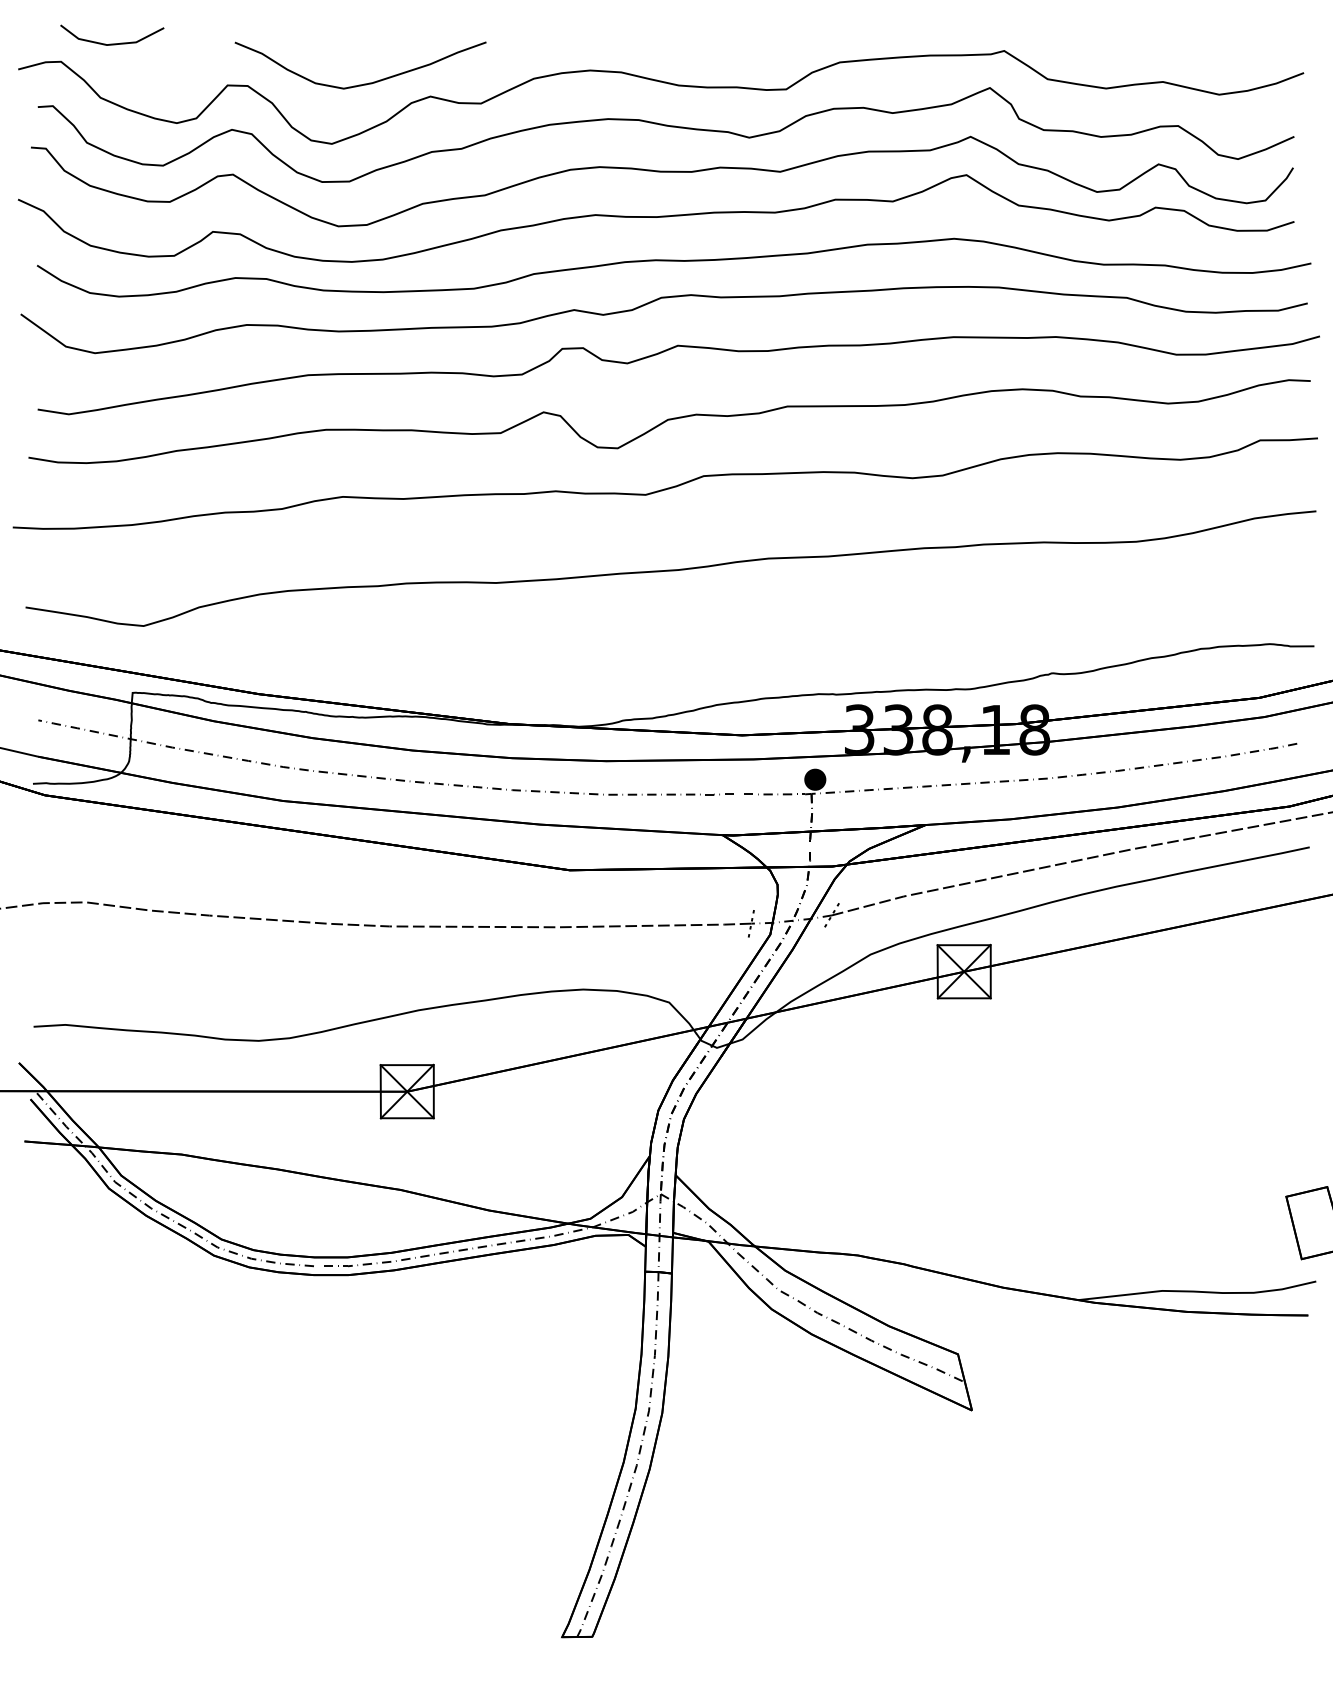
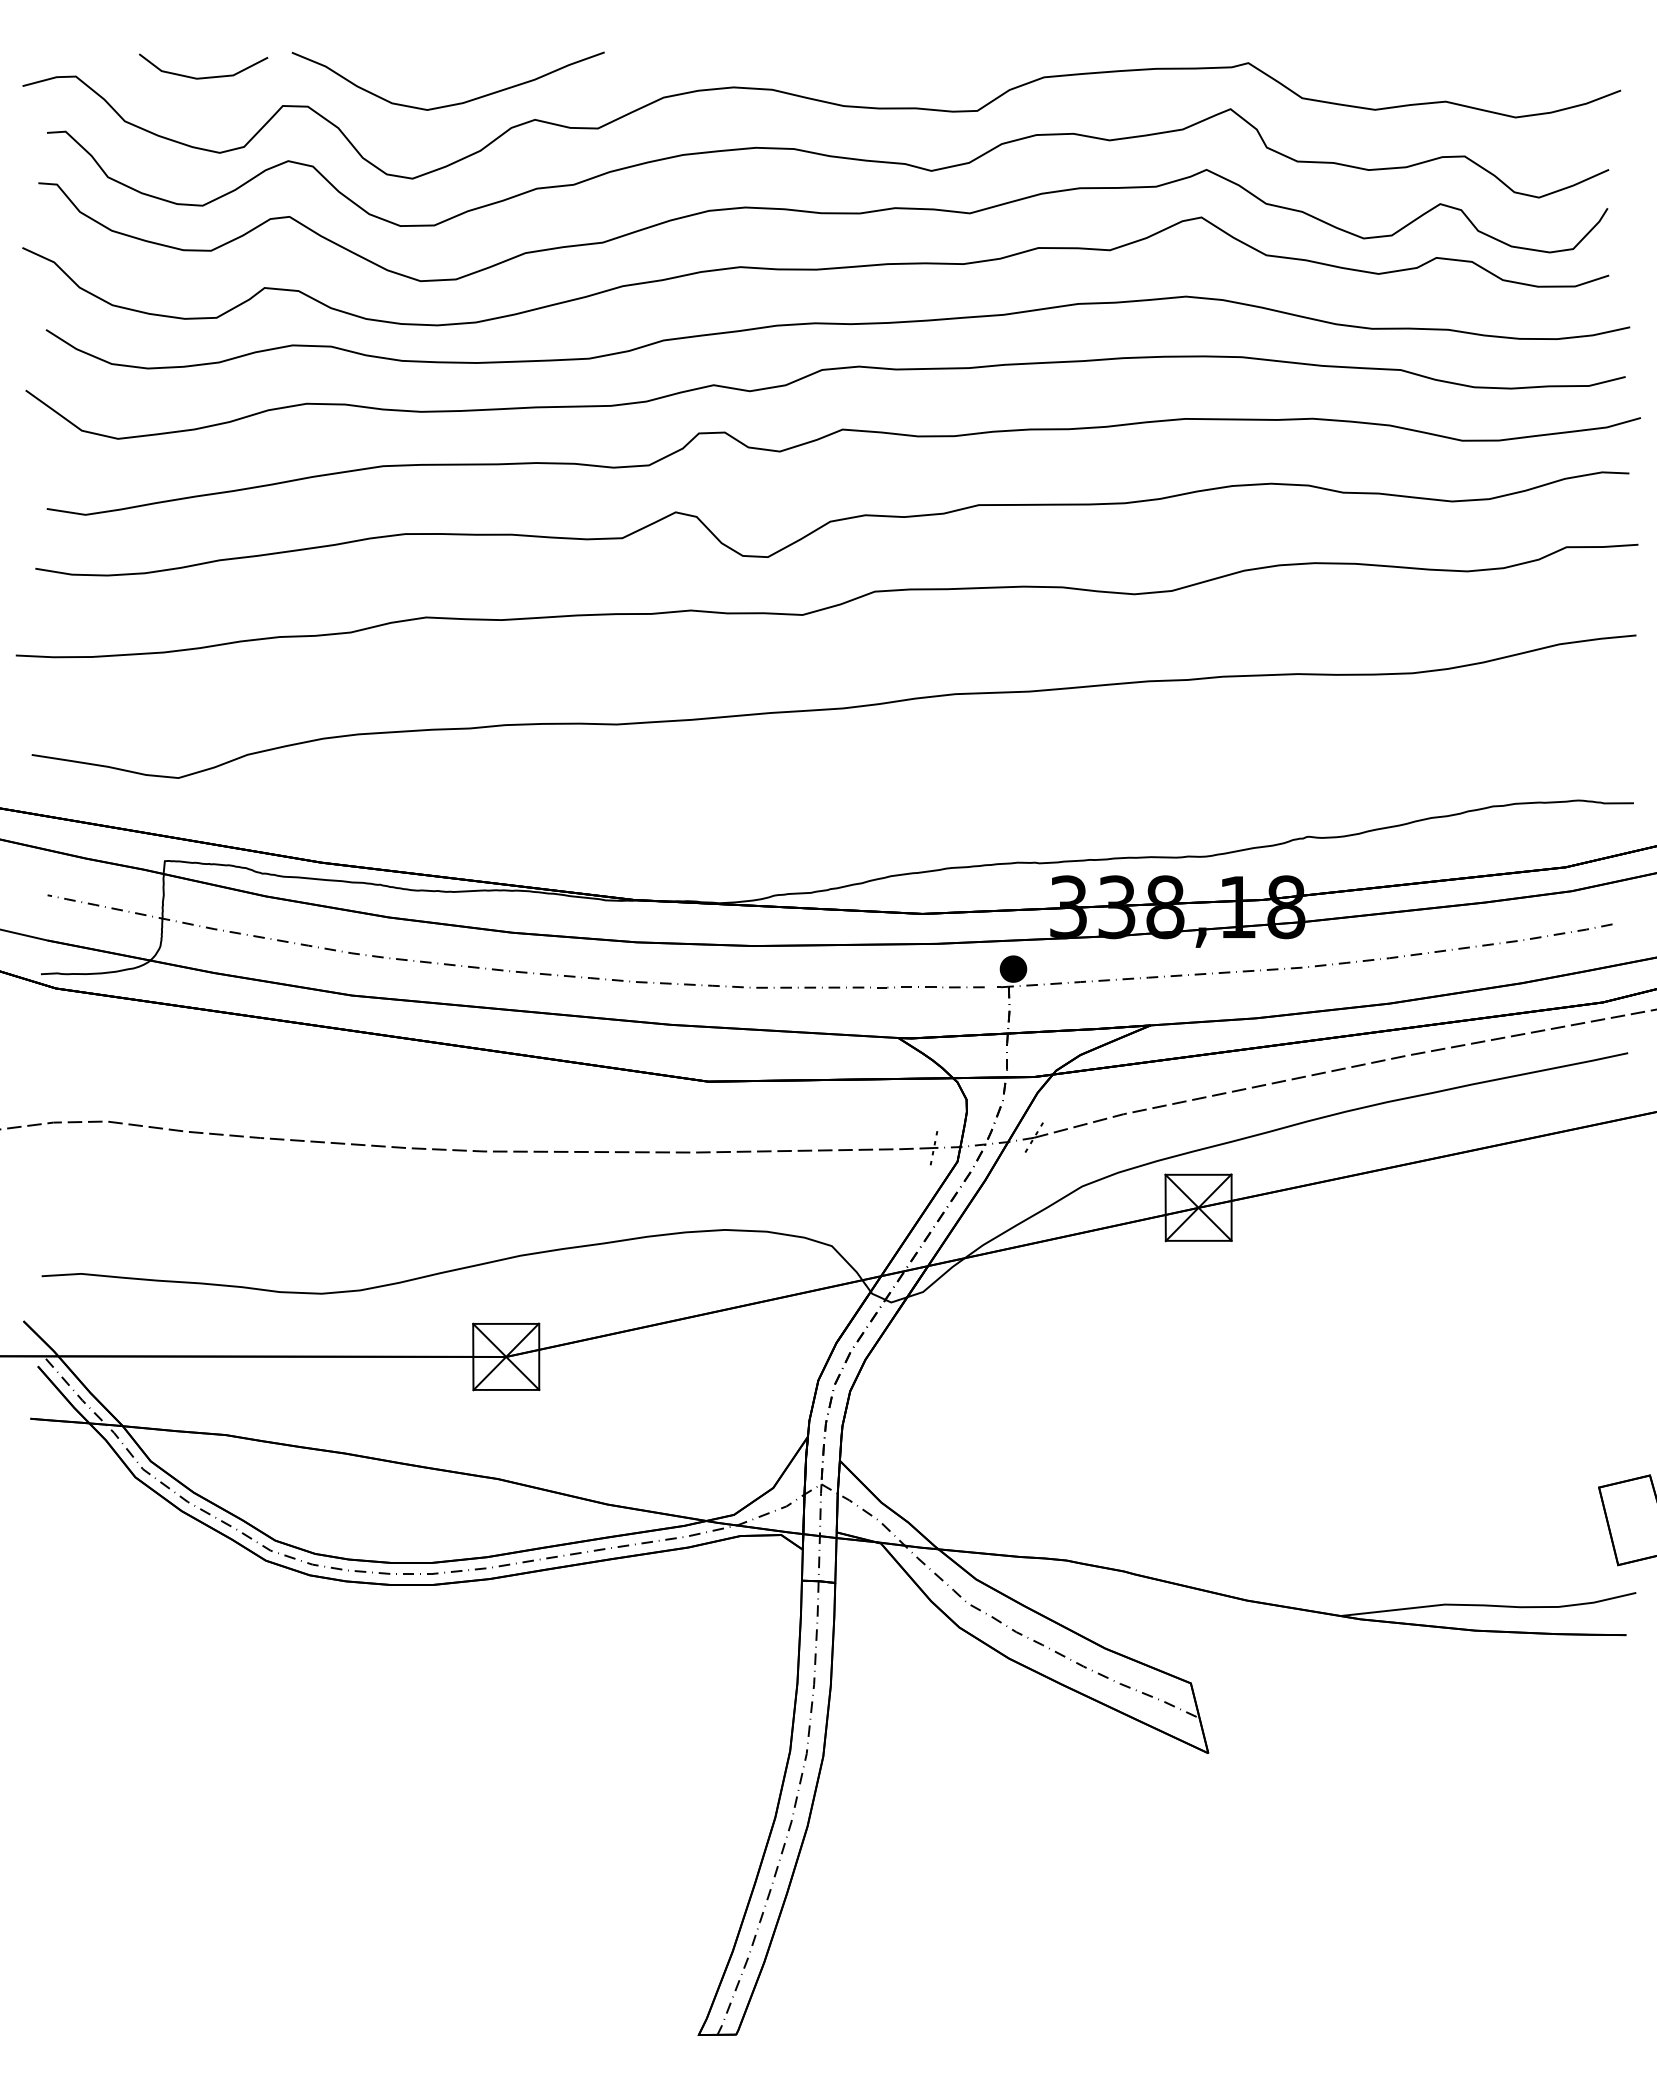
line: (115, 43) -> (207, 76), moved

